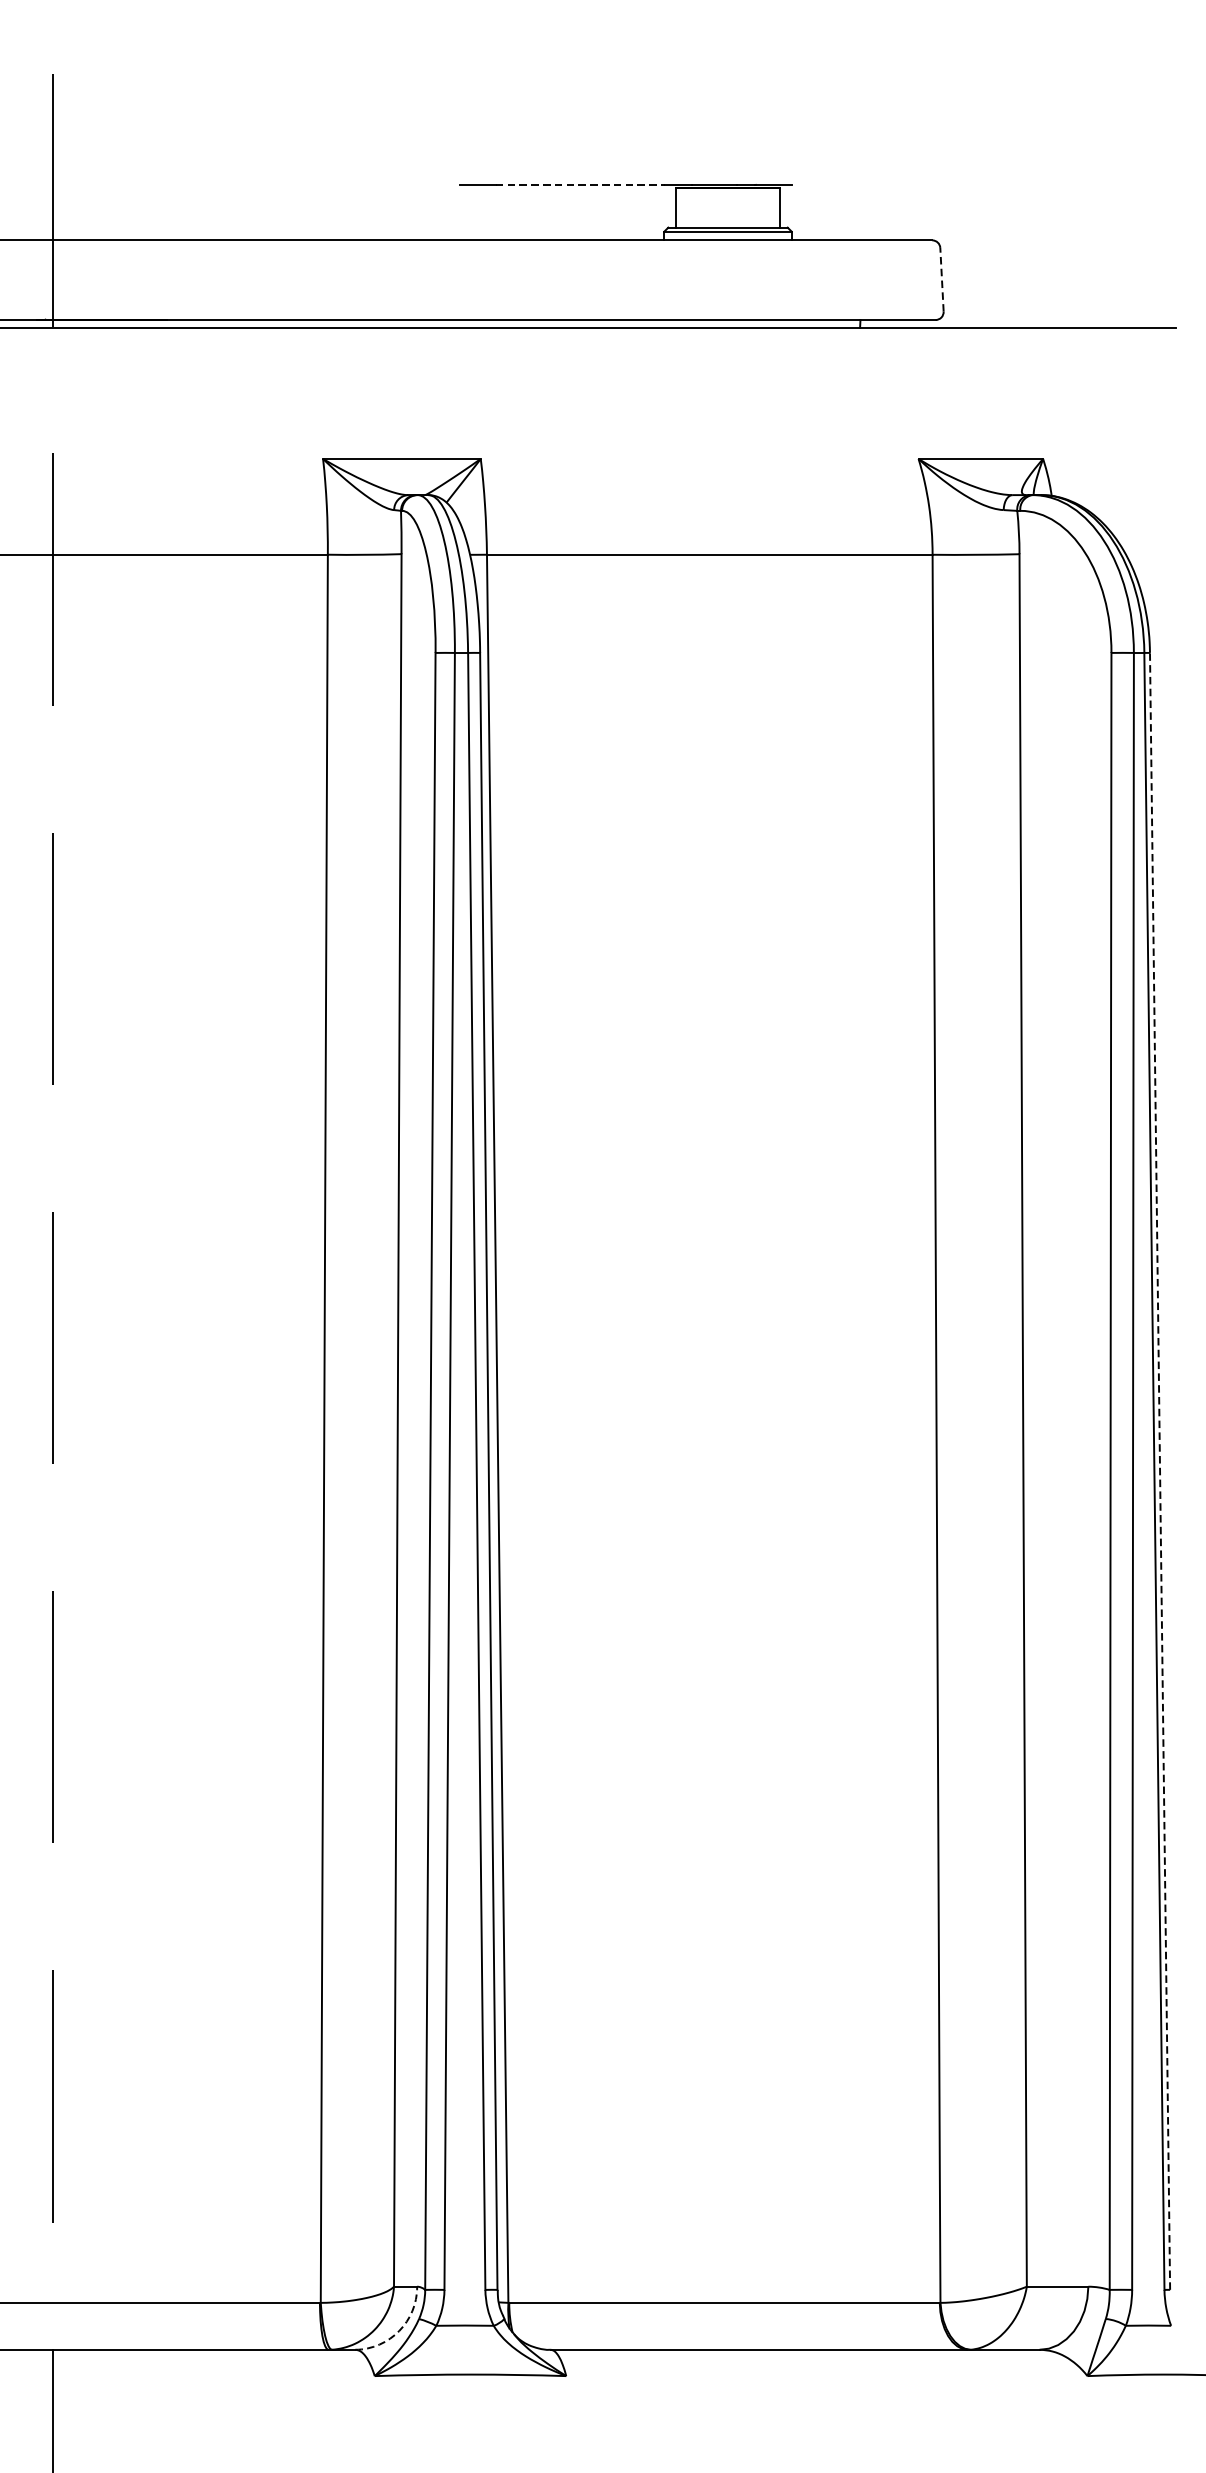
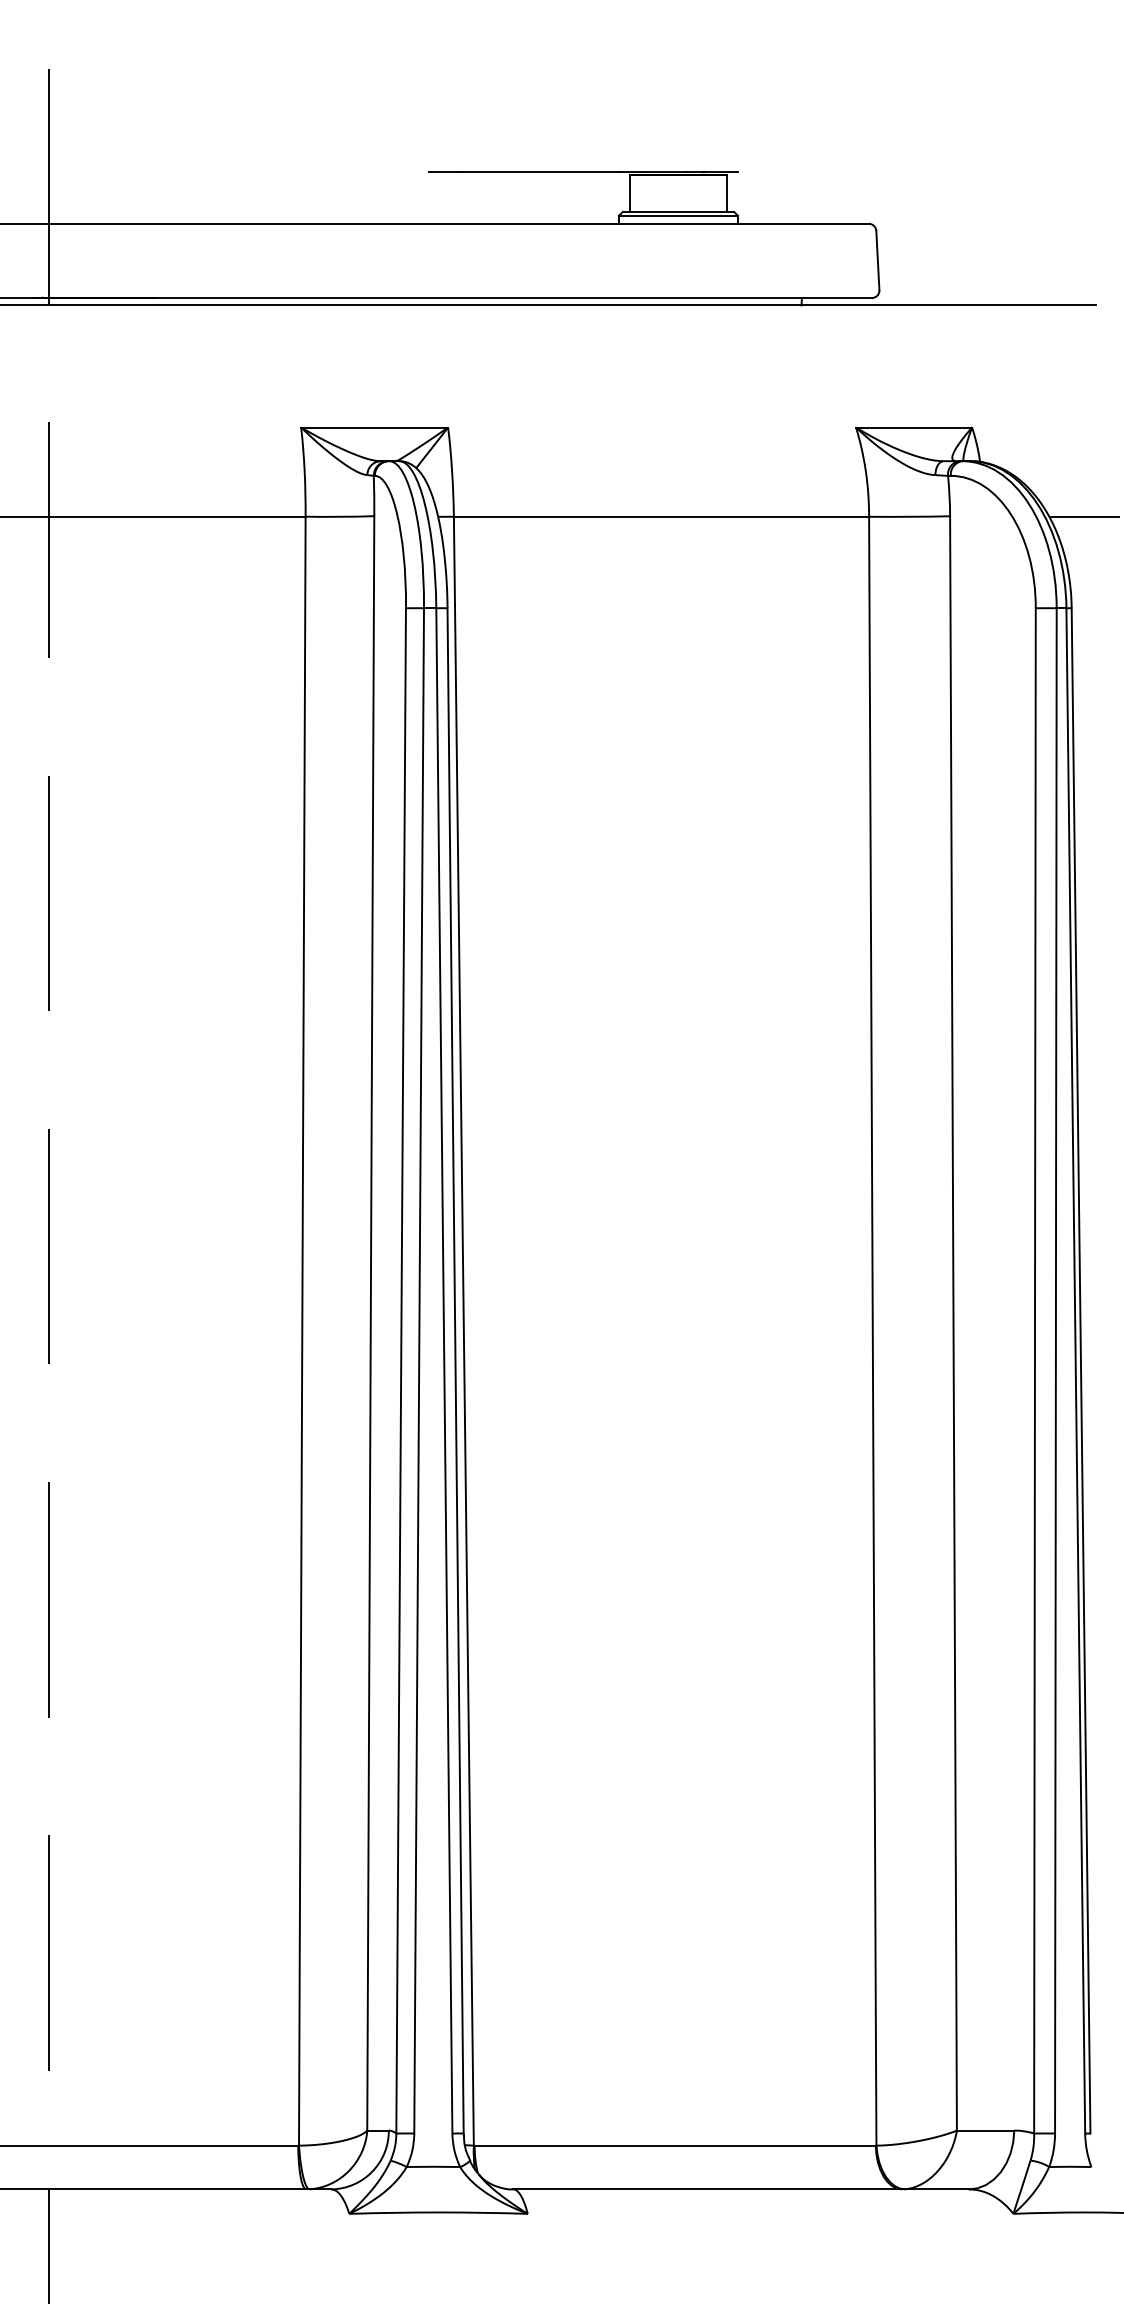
line: (580, 185) -> (541, 172), dashed -> solid
line: (941, 279) -> (877, 260), dashed -> solid
line: (1163, 554) -> (1084, 516), added
line: (1160, 1470) -> (1081, 1370), dashed -> solid
arc: (399, 2330) -> (372, 2171), dashed -> solid

